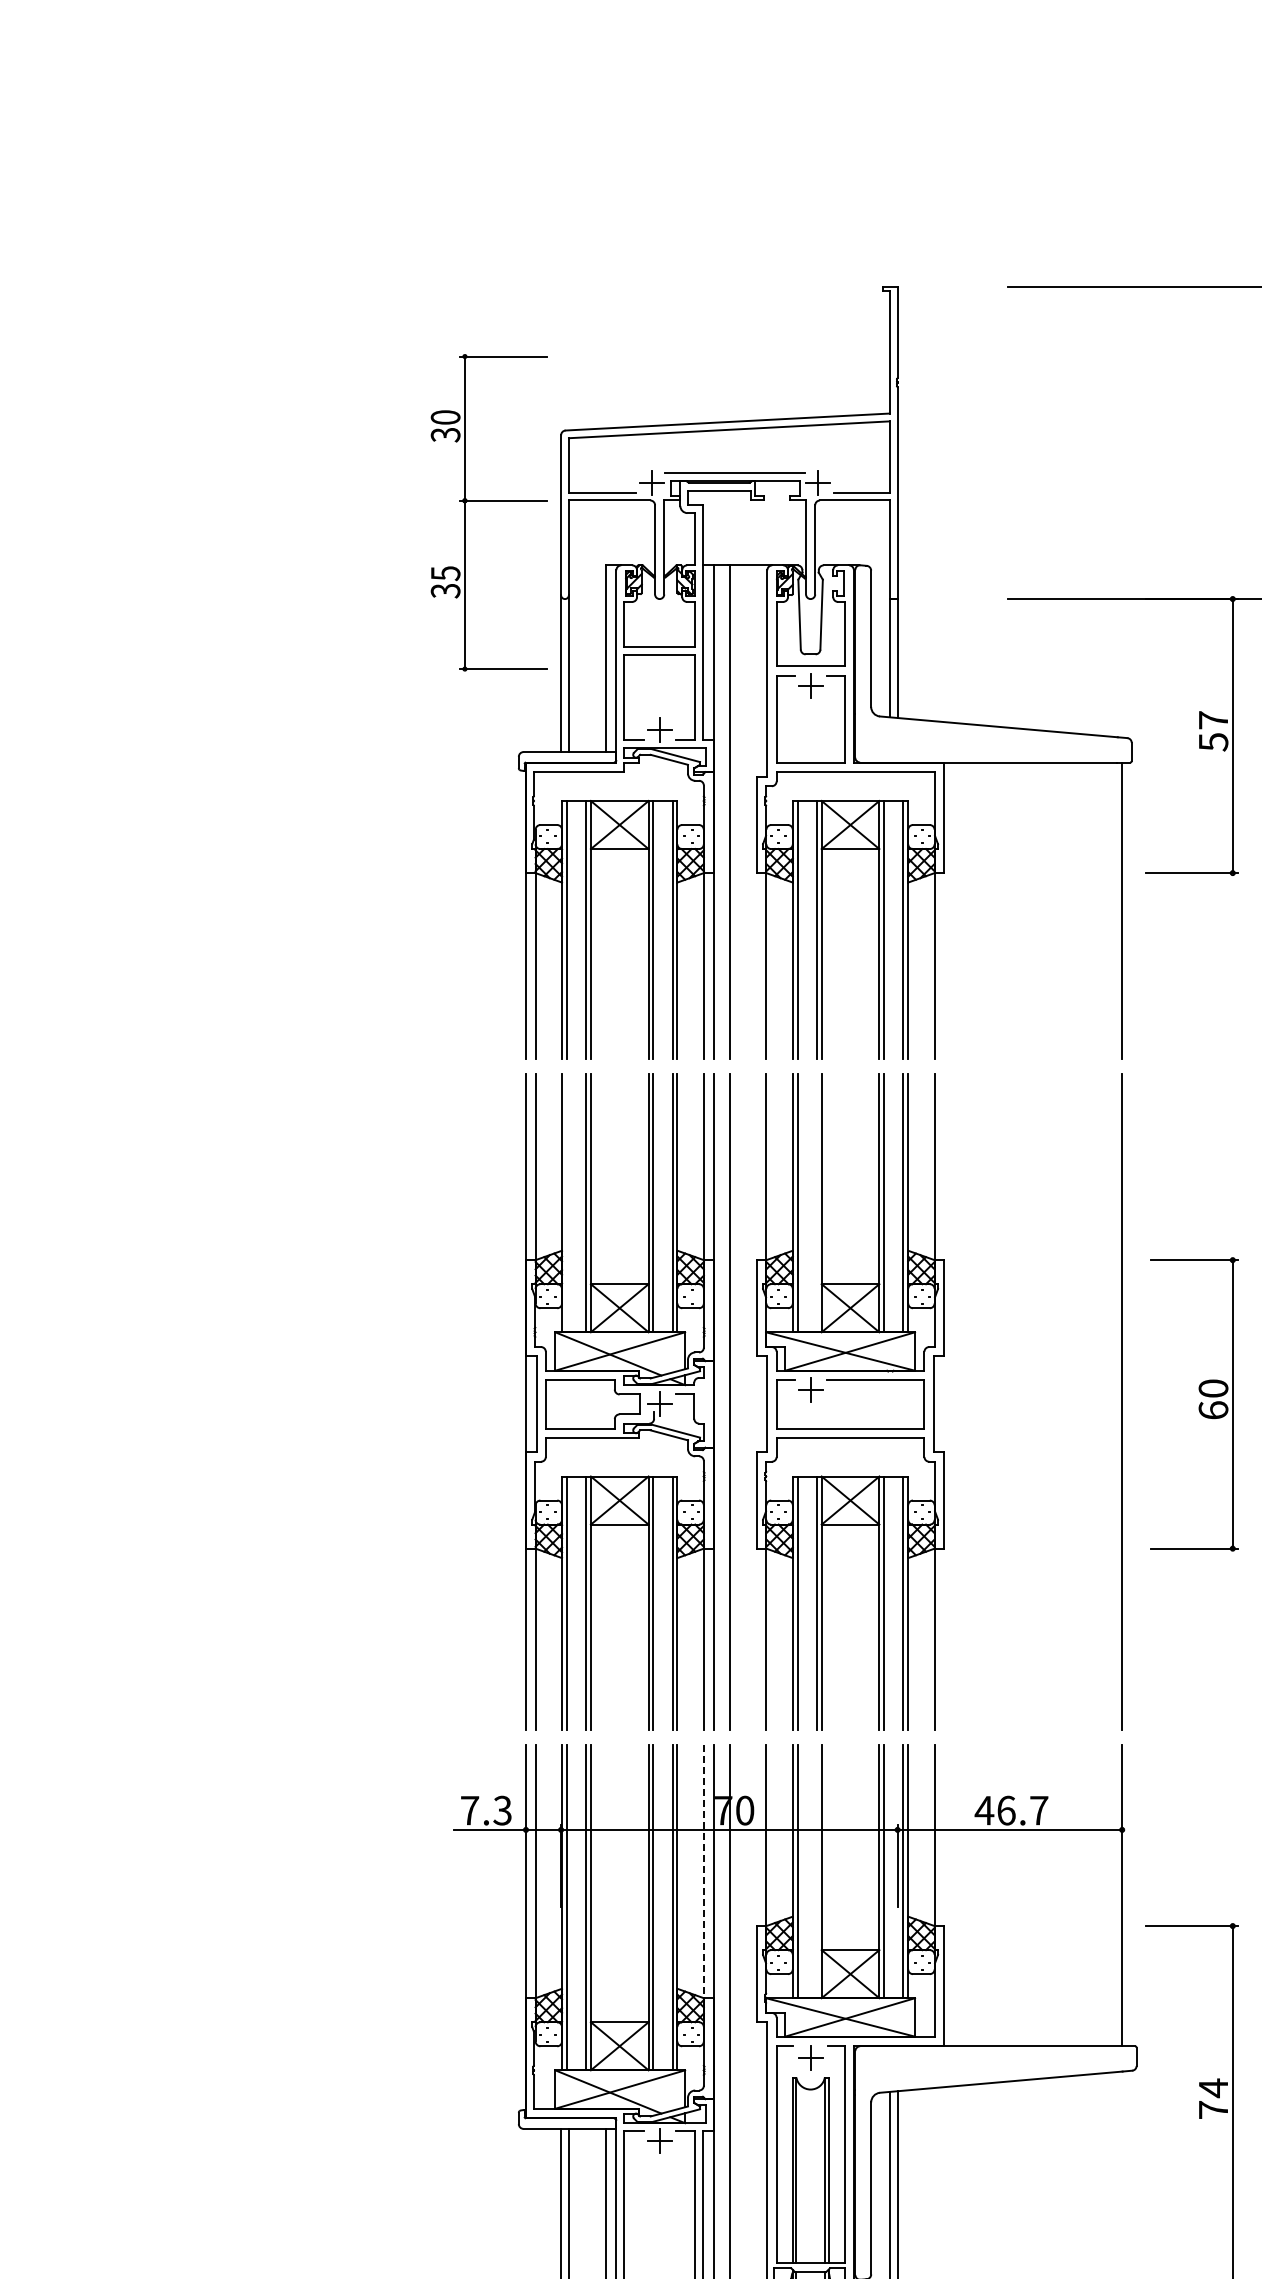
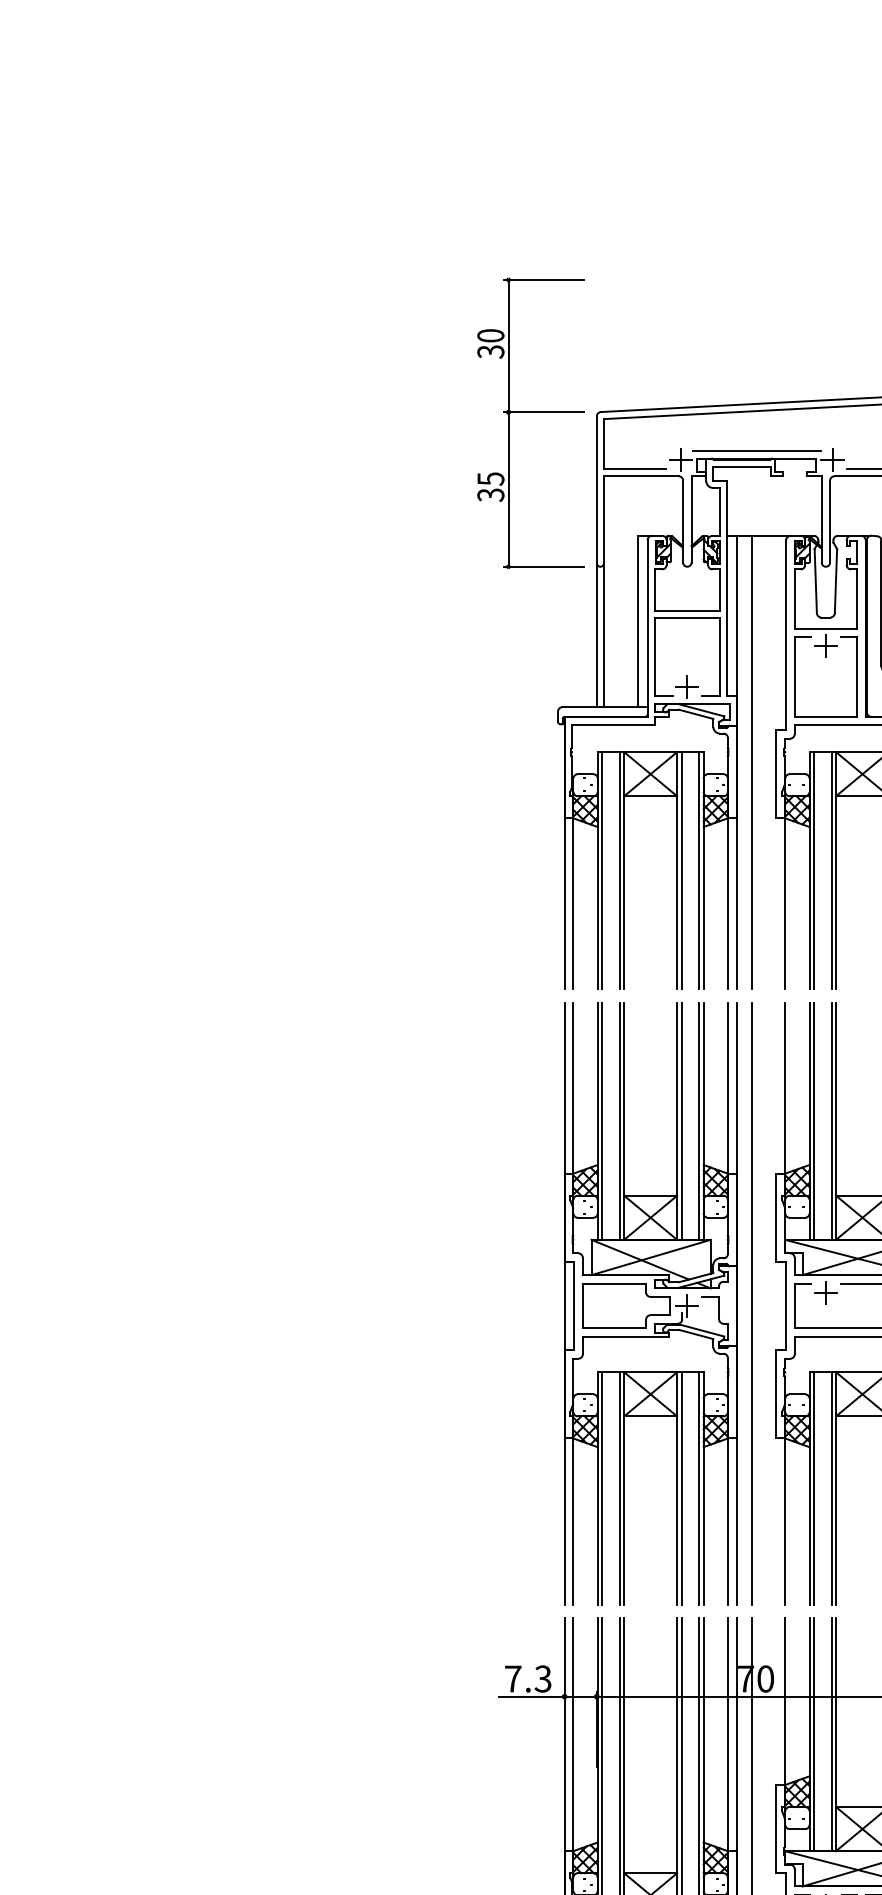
part: (488, 501) -> (530, 412), moved
line: (566, 1202) -> (601, 1120), added
line: (816, 1202) -> (831, 1120), added
line: (816, 1871) -> (831, 1734), added
line: (703, 1873) -> (727, 1736), dashed -> solid

